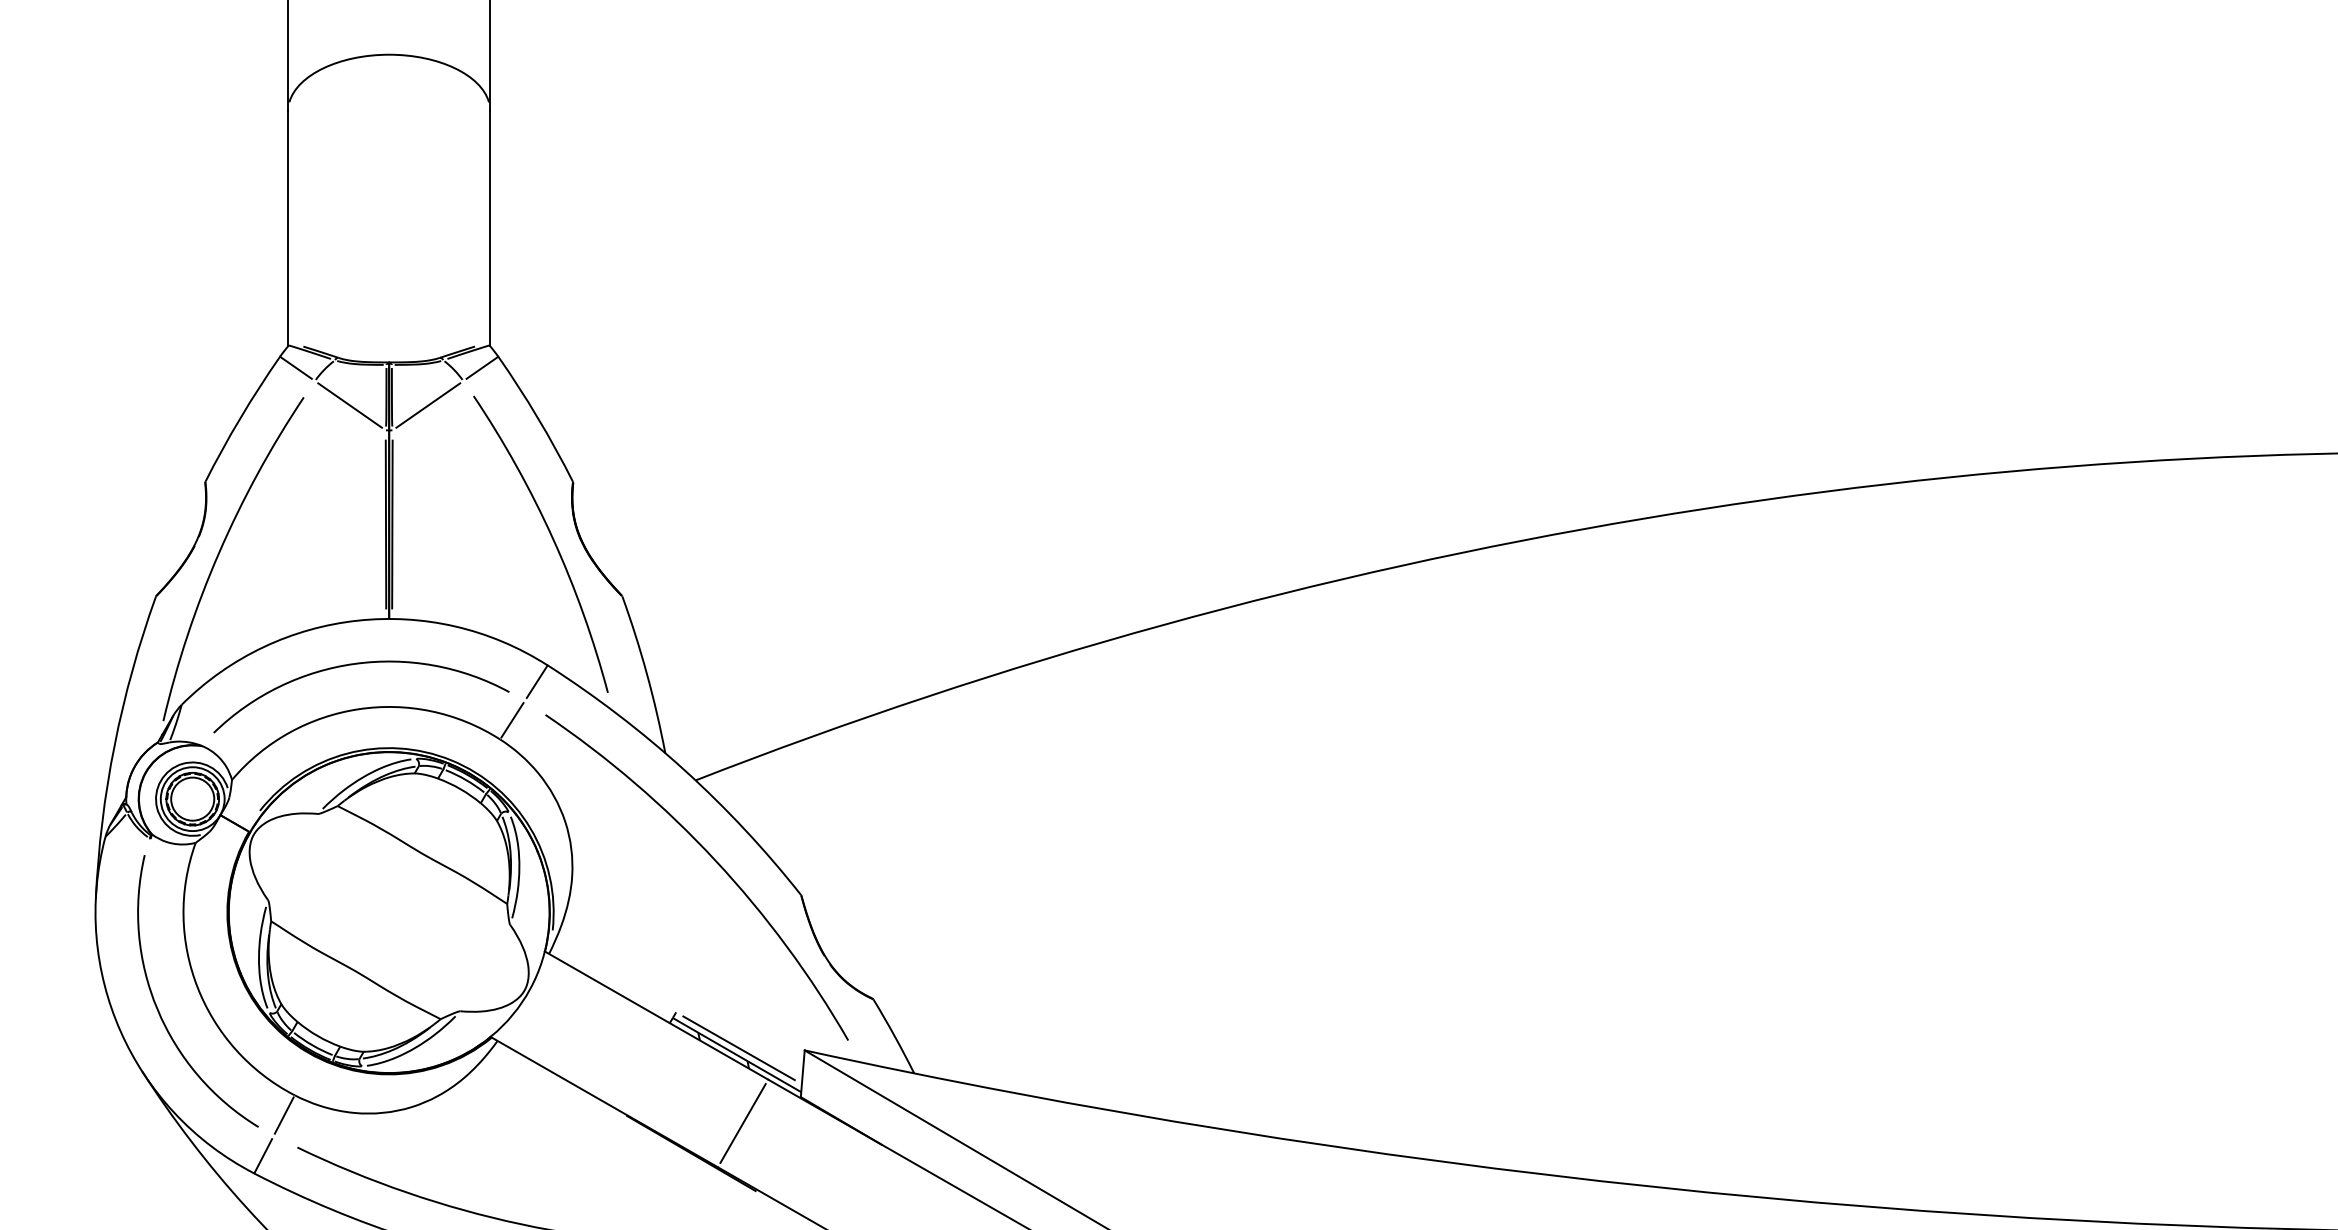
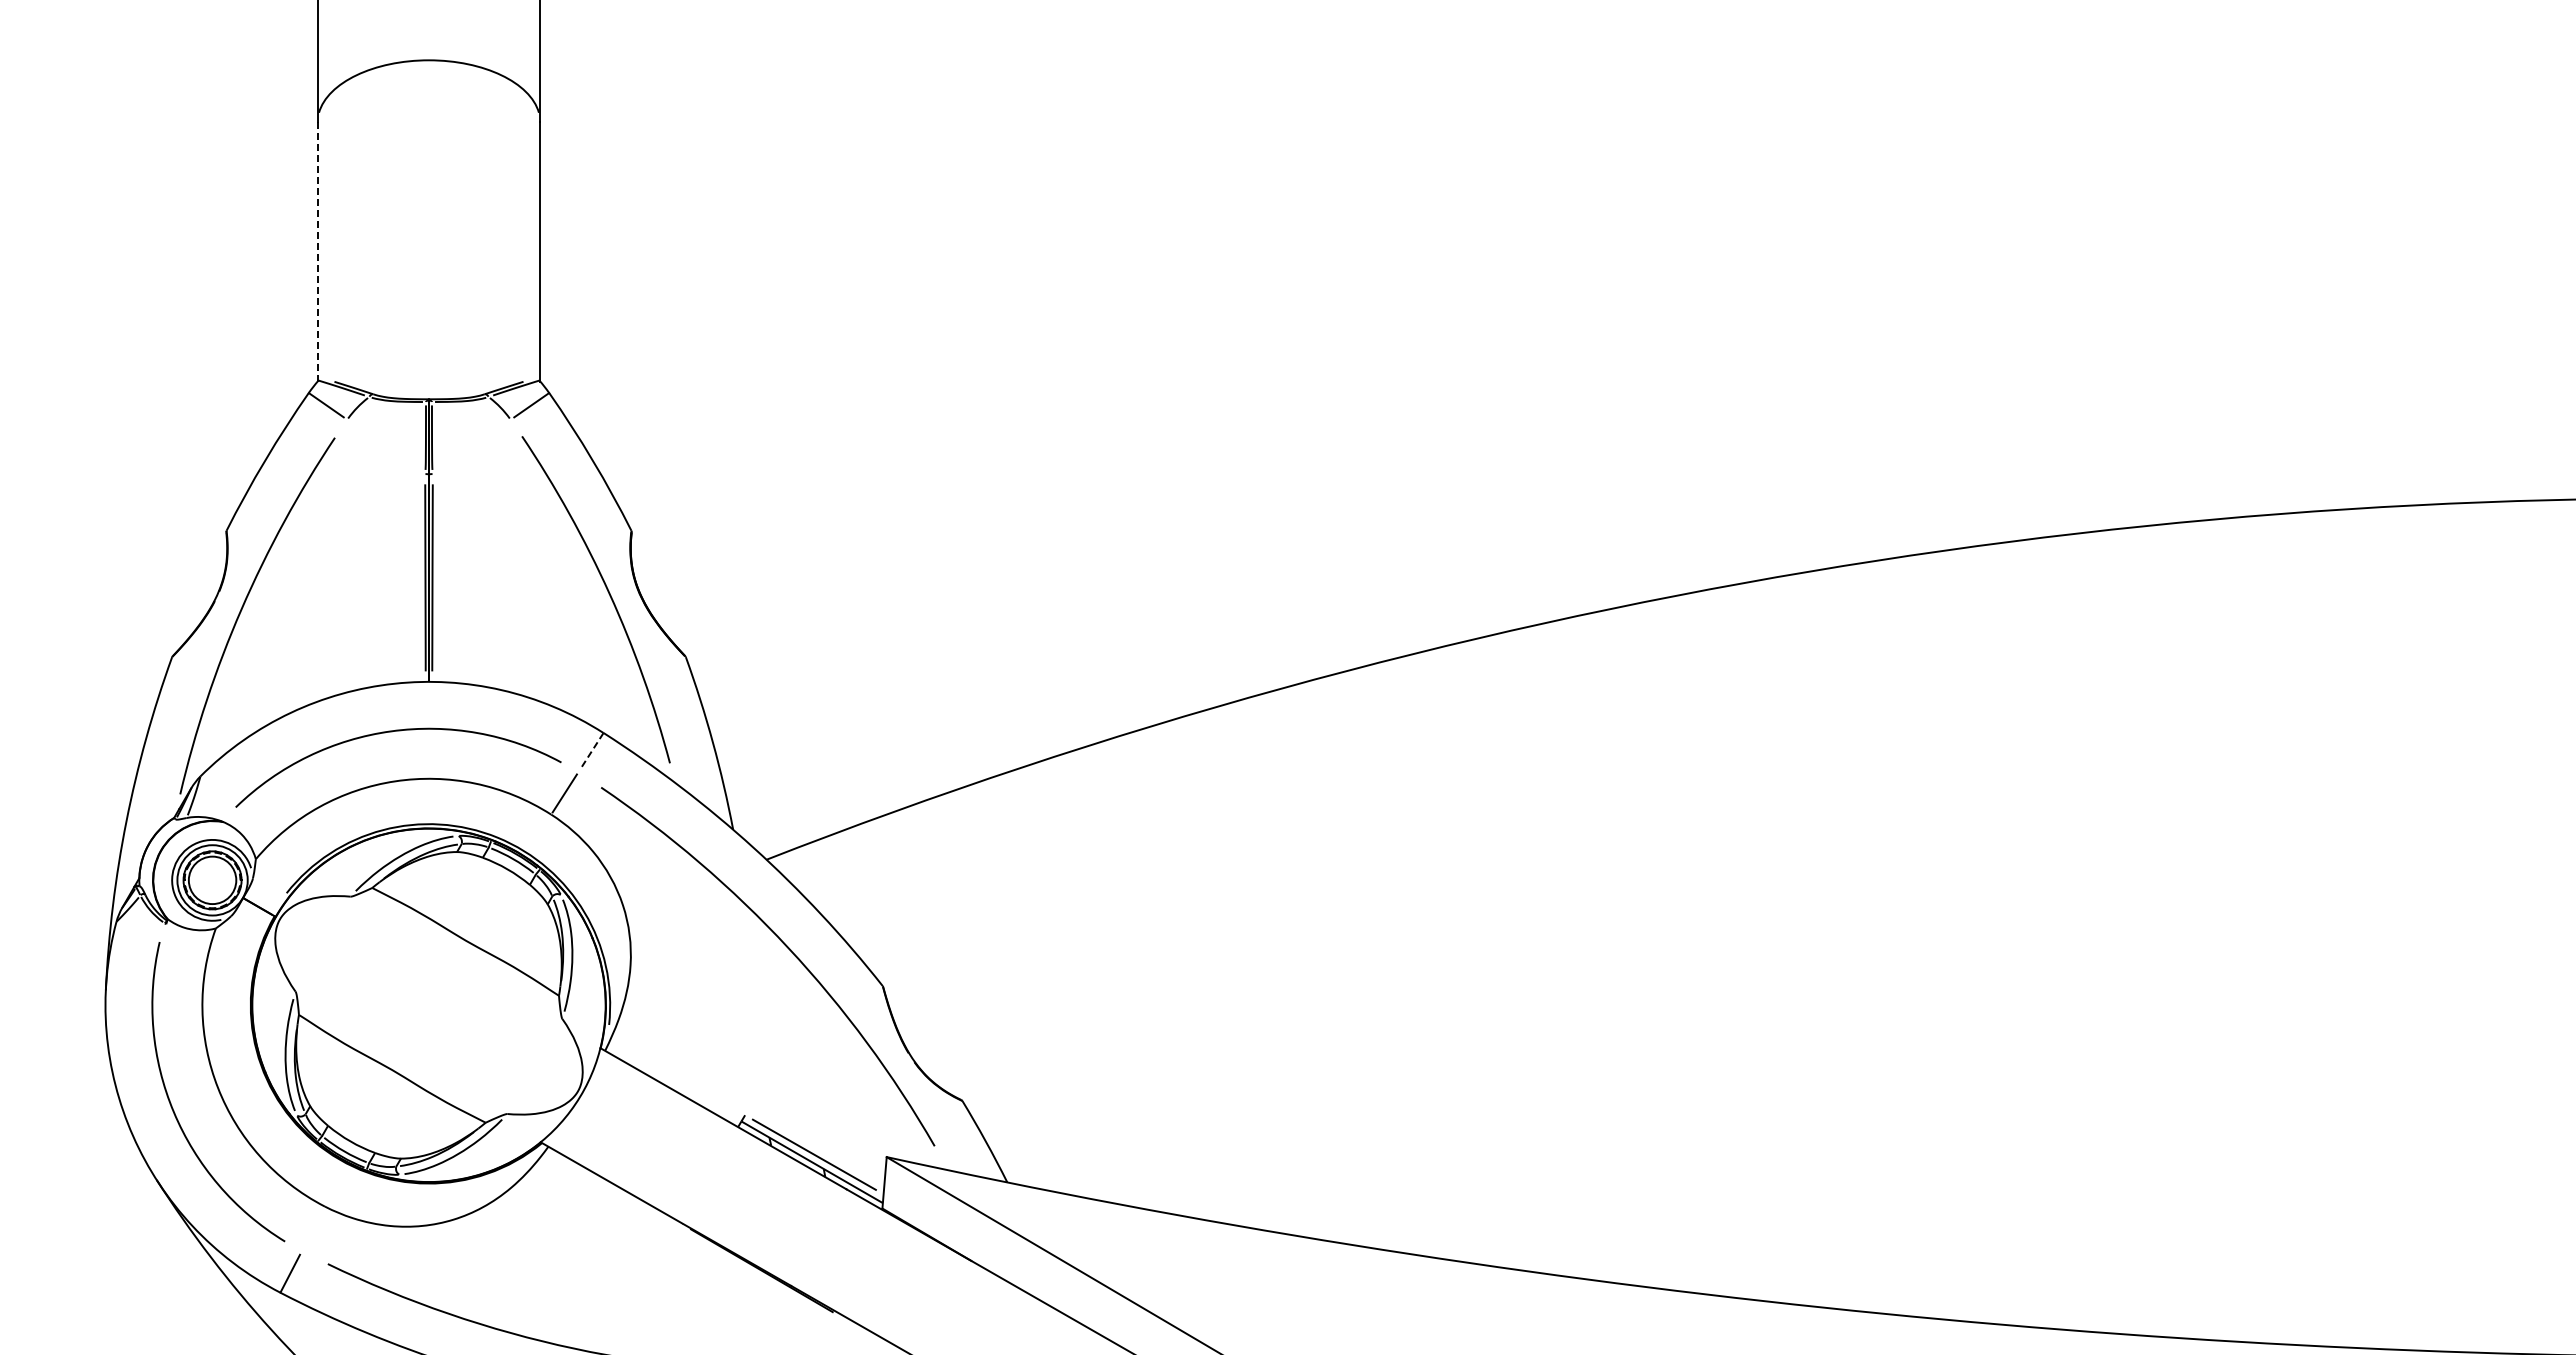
line: (287, 229) -> (317, 252), solid -> dashed
line: (349, 405) -> (385, 446), removed
line: (427, 405) -> (471, 446), removed
line: (536, 682) -> (591, 751), solid -> dashed
line: (284, 1115) -> (313, 1228), removed
line: (742, 1123) -> (818, 1237), removed

